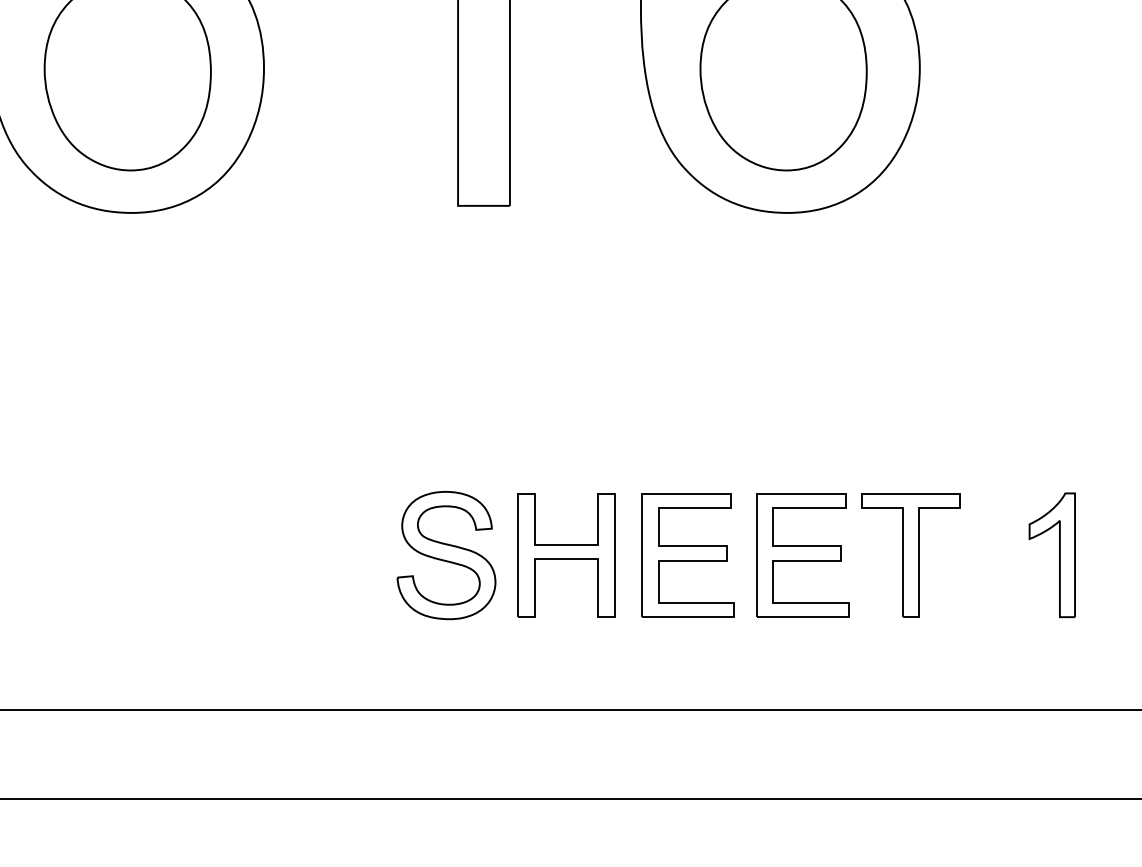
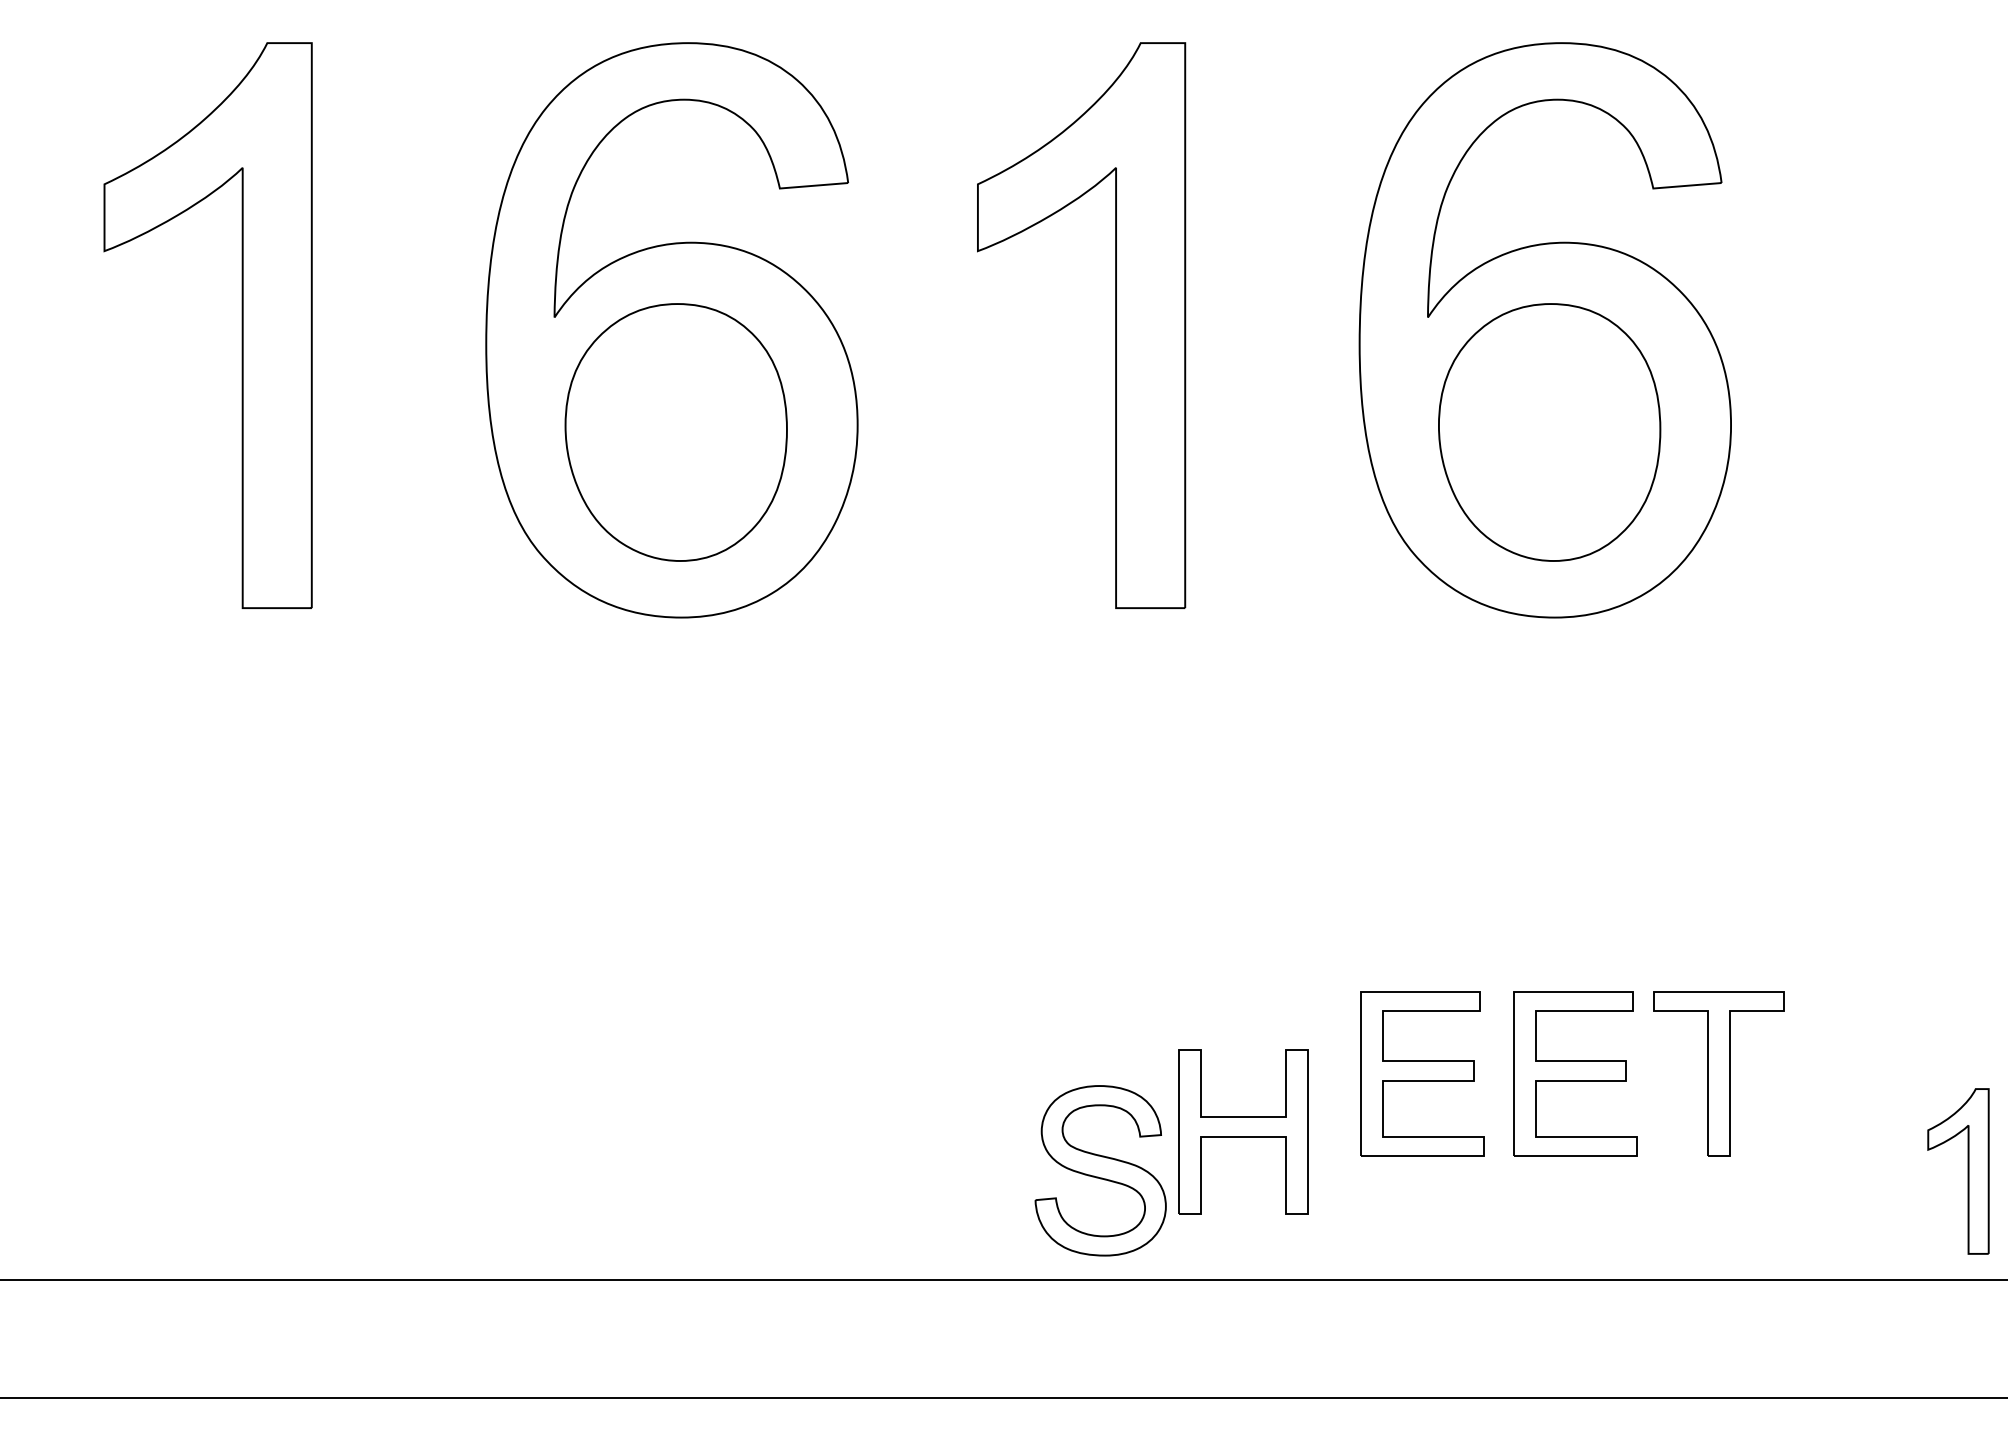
part: (446, 555) -> (1100, 1170), moved
part: (566, 555) -> (1243, 1131), moved
part: (1059, 555) -> (1967, 1171), moved

